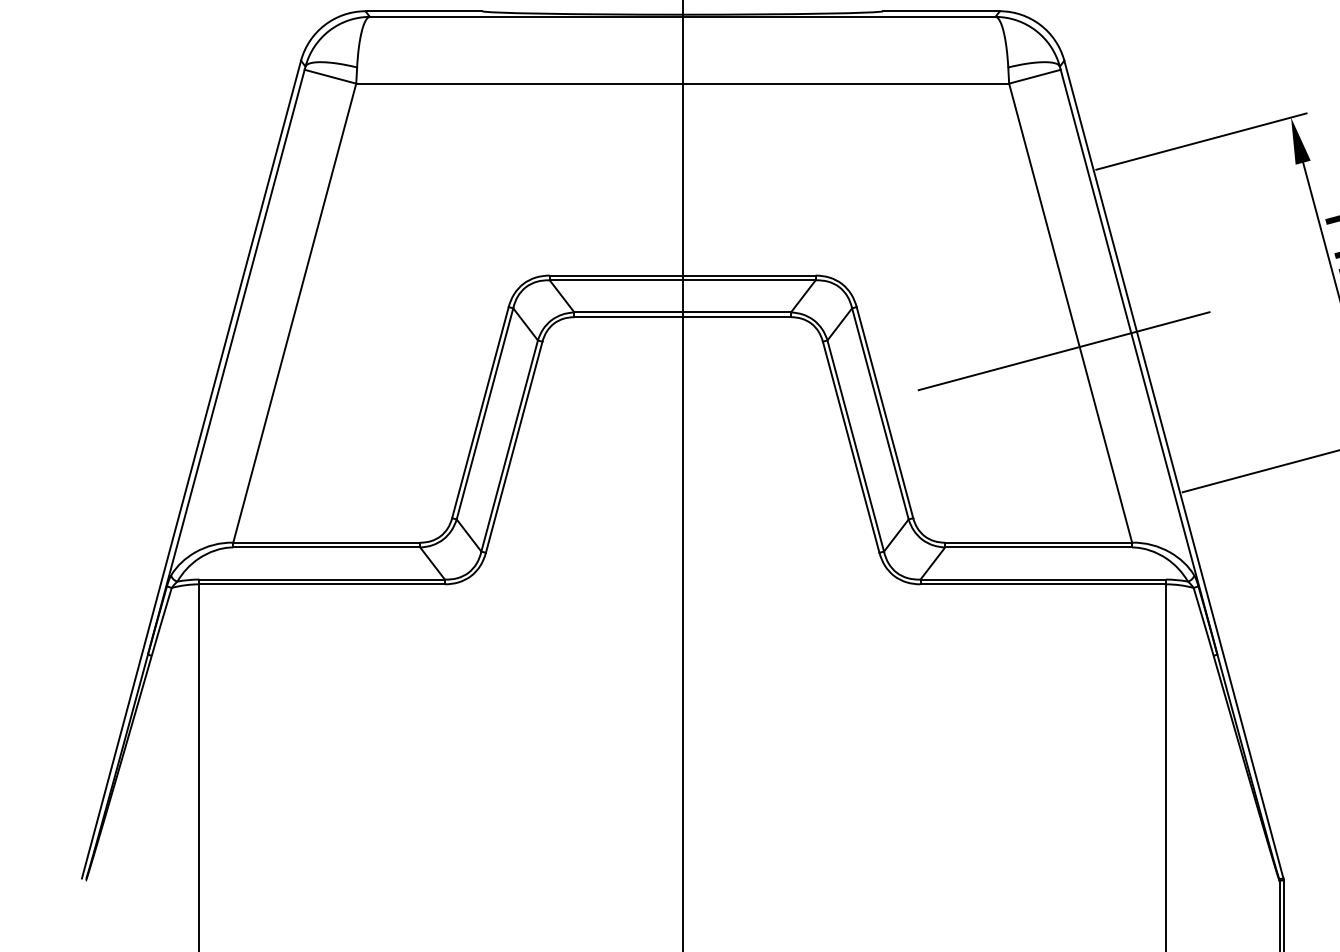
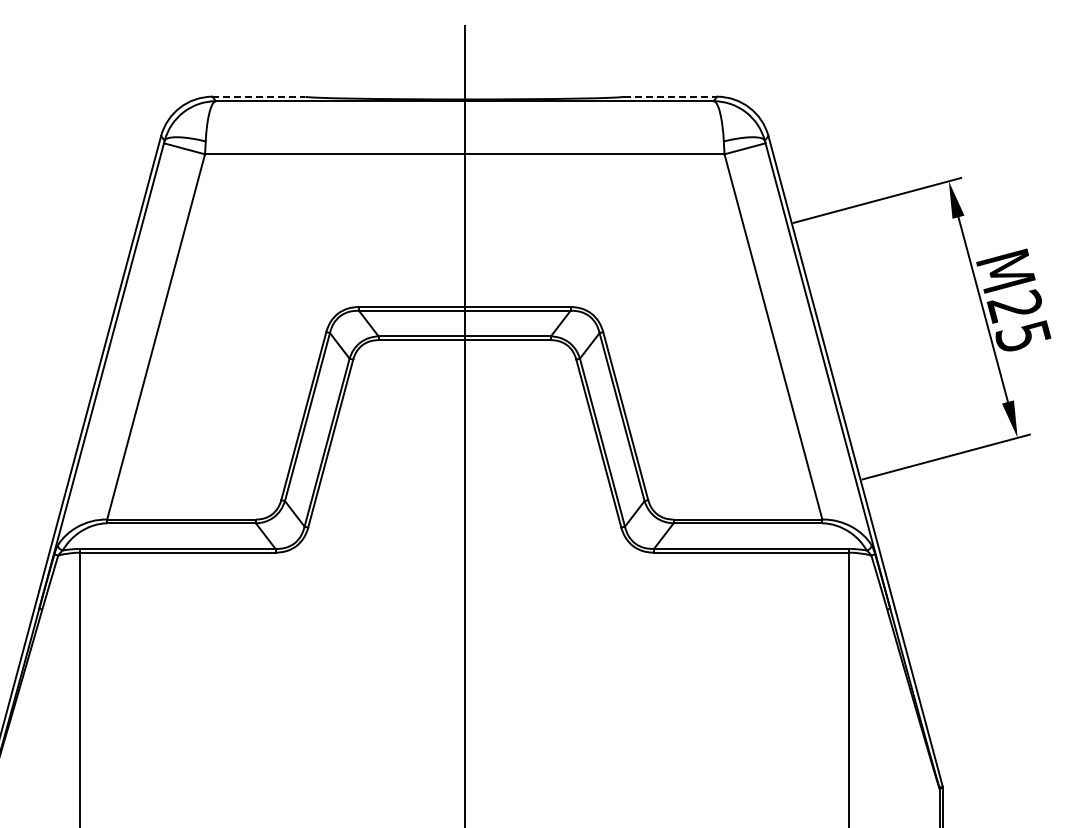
line: (424, 10) -> (259, 96), solid -> dashed
line: (942, 10) -> (671, 96), solid -> dashed
line: (1063, 351) -> (767, 367), removed

